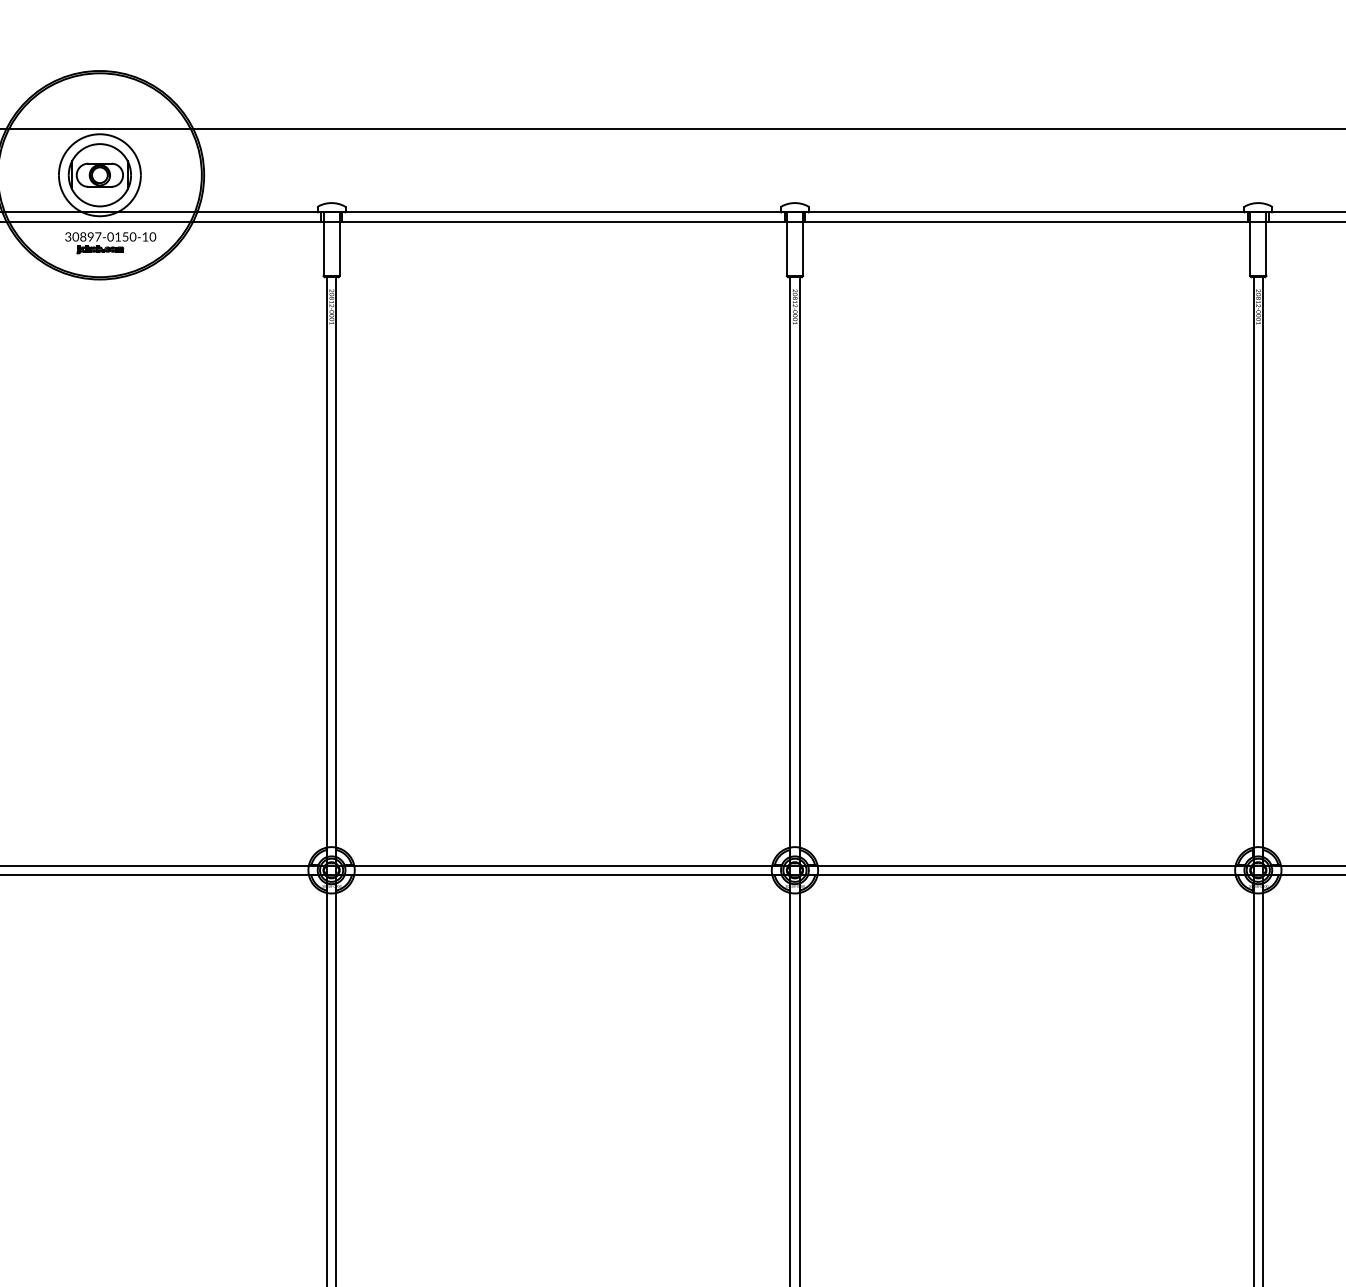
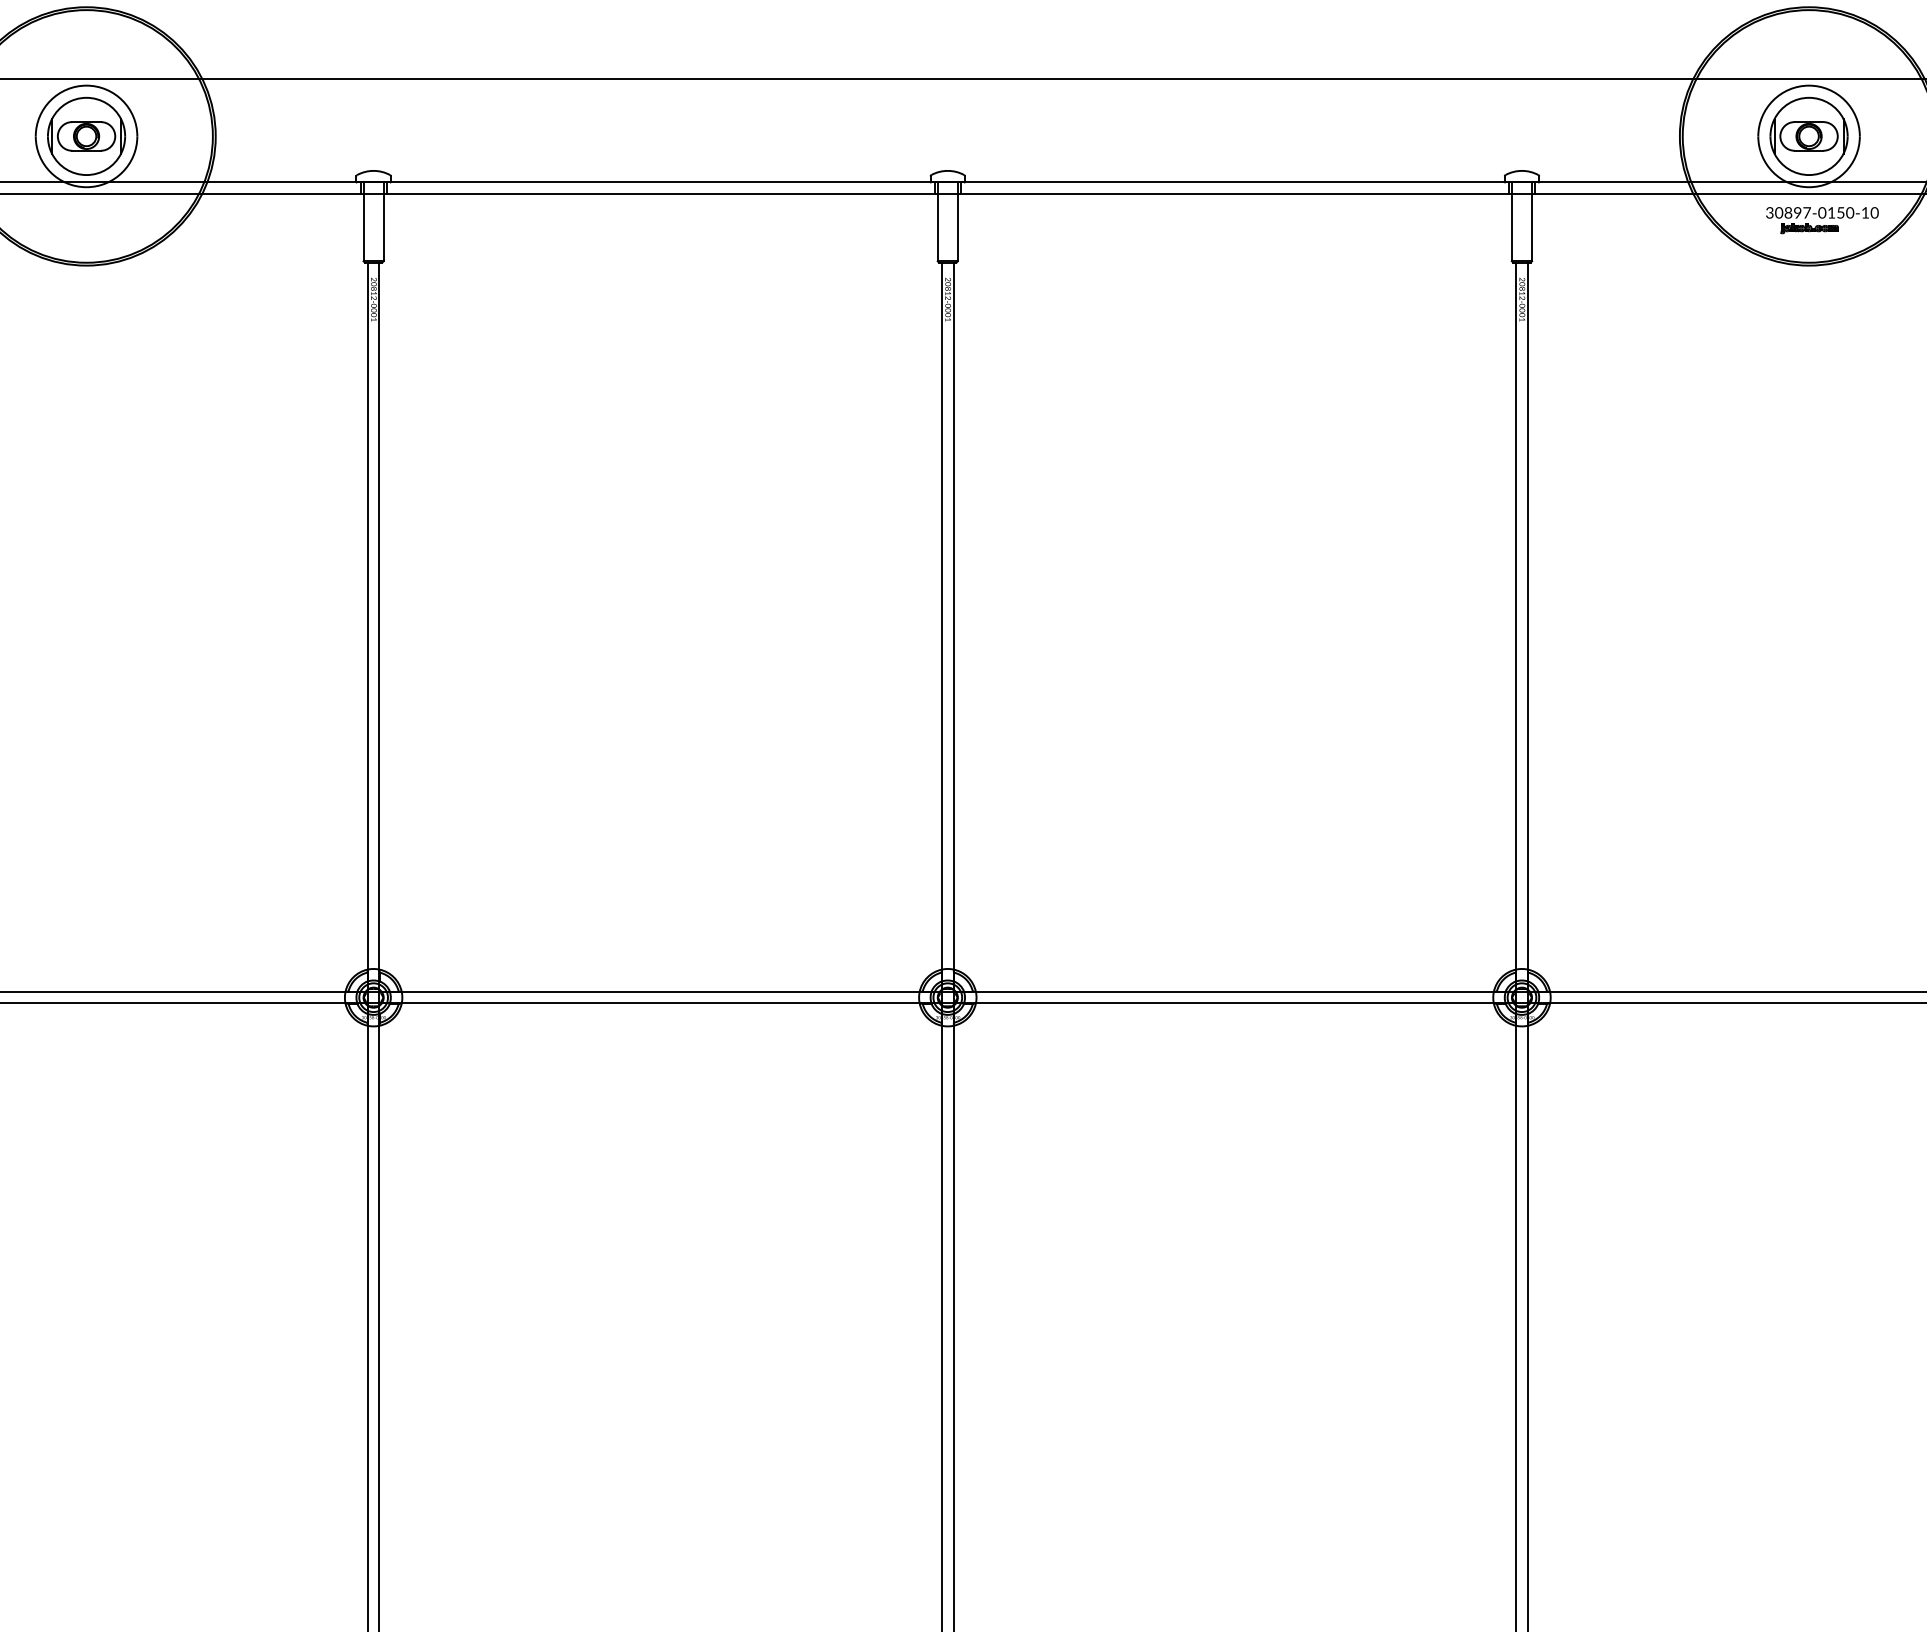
part: (110, 243) -> (99, 220), removed

